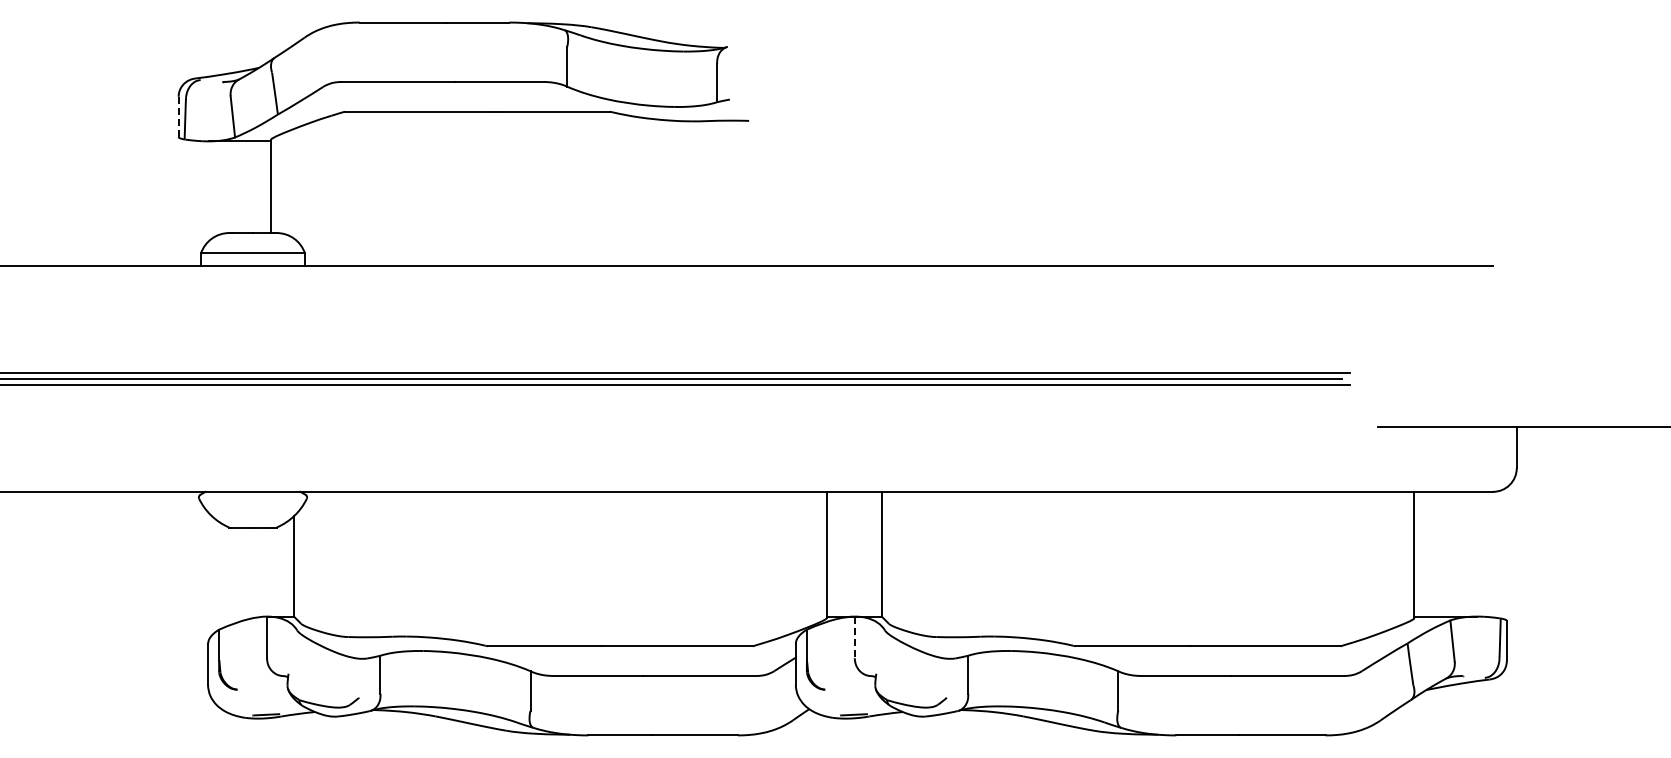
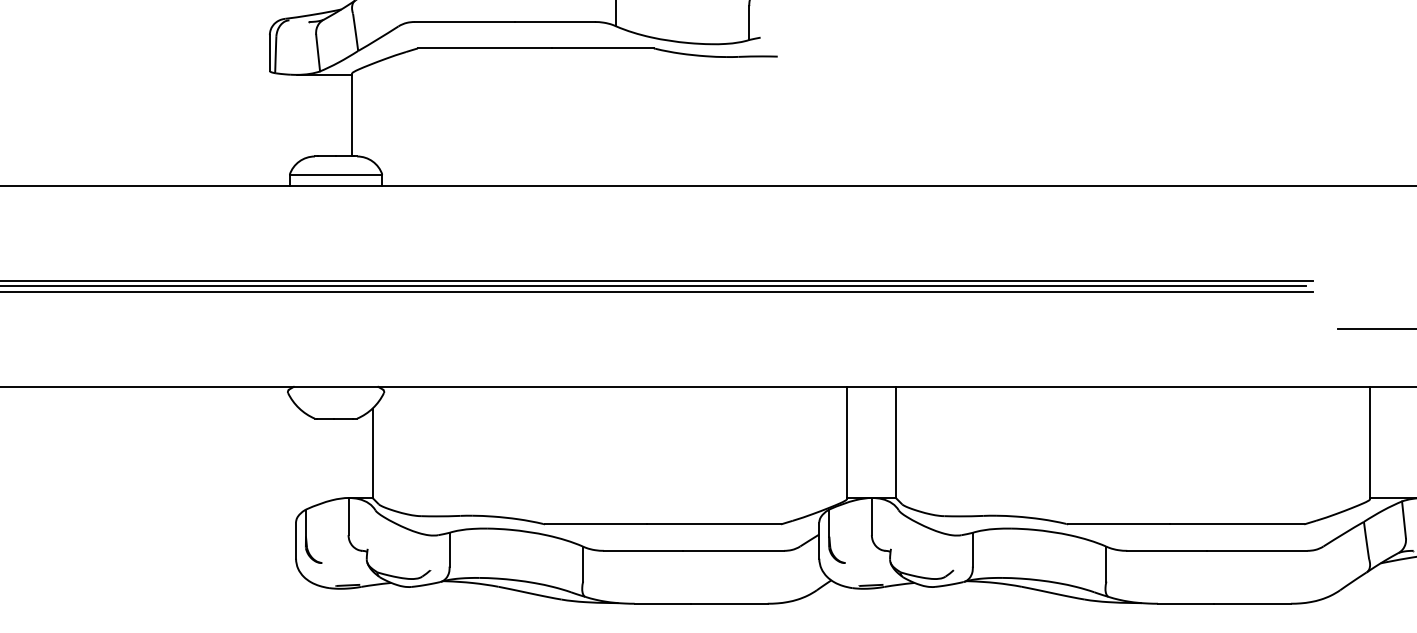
line: (178, 116) -> (269, 52), dashed -> solid
line: (854, 637) -> (871, 516), dashed -> solid

